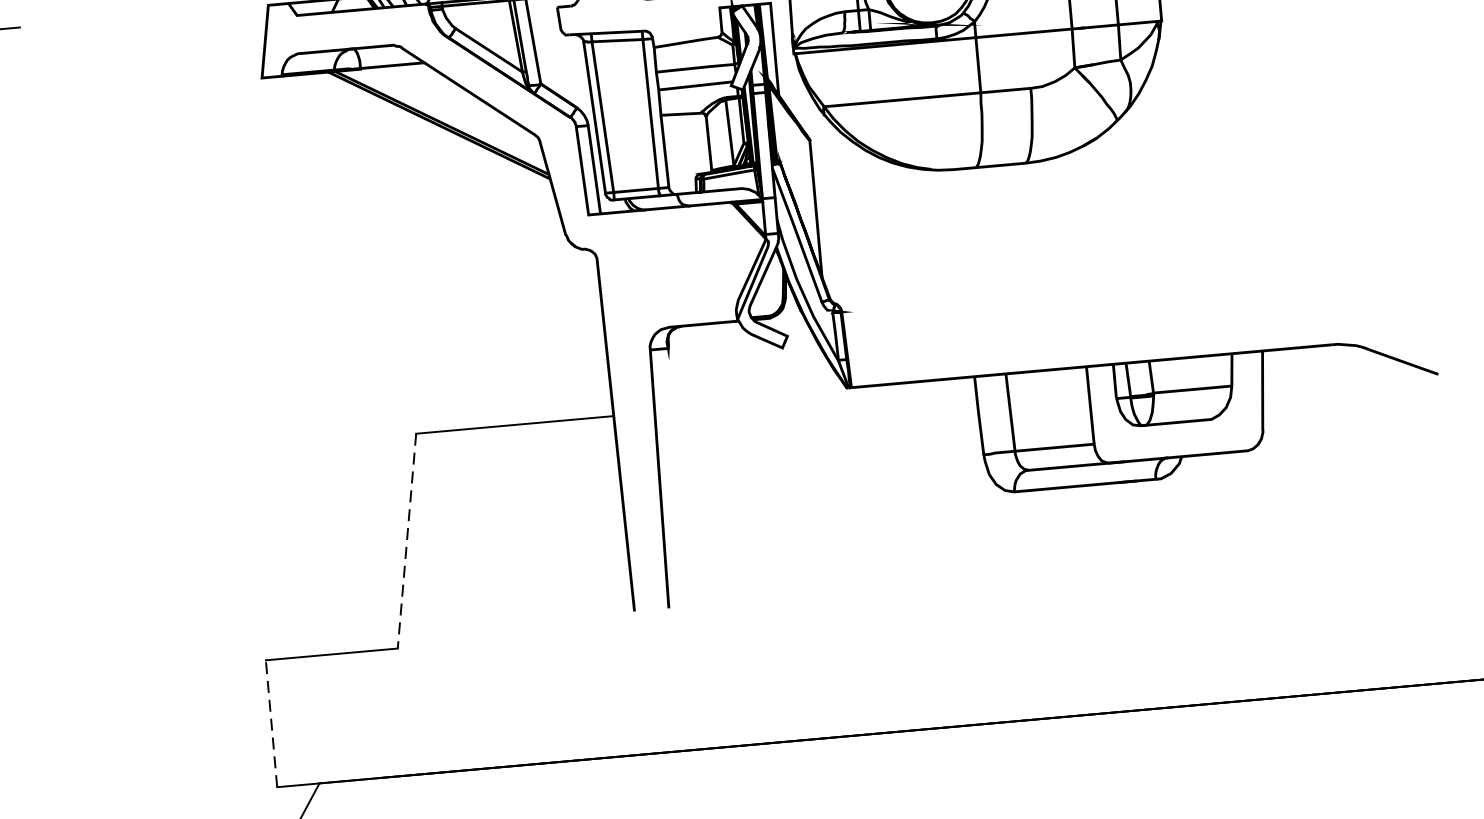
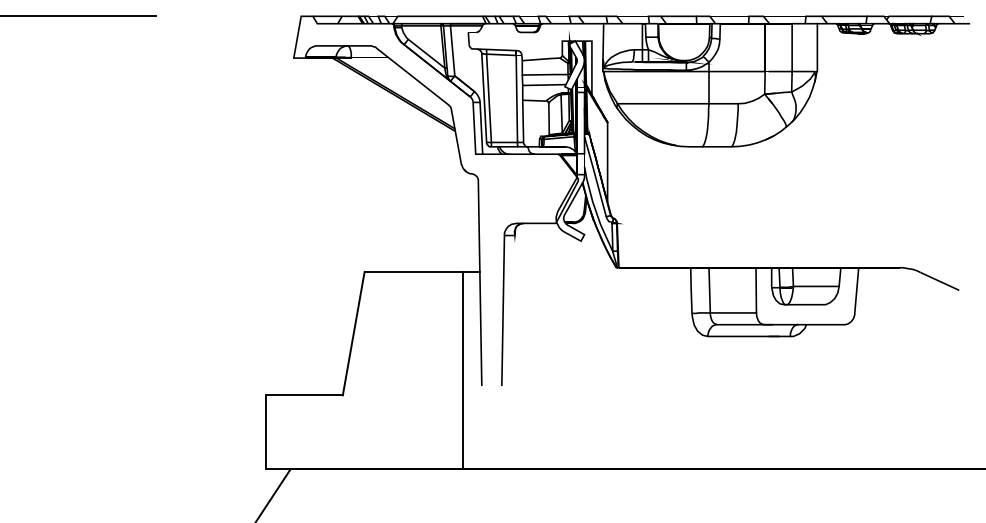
line: (406, 541) -> (353, 333), dashed -> solid
line: (600, 587) -> (463, 370), added
line: (270, 722) -> (265, 431), dashed -> solid

